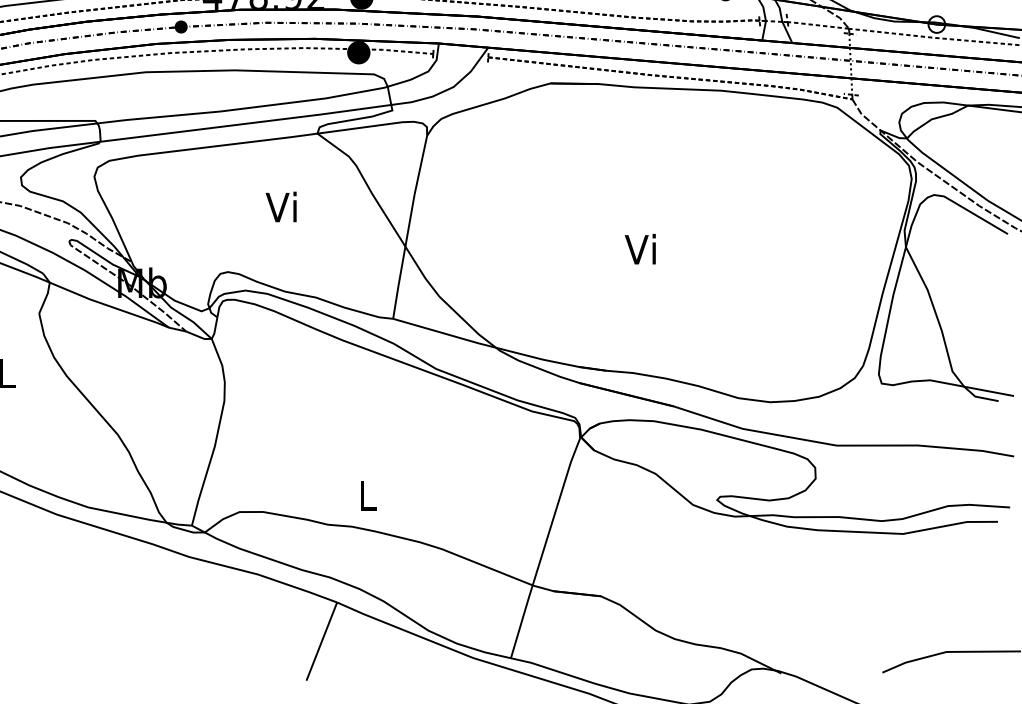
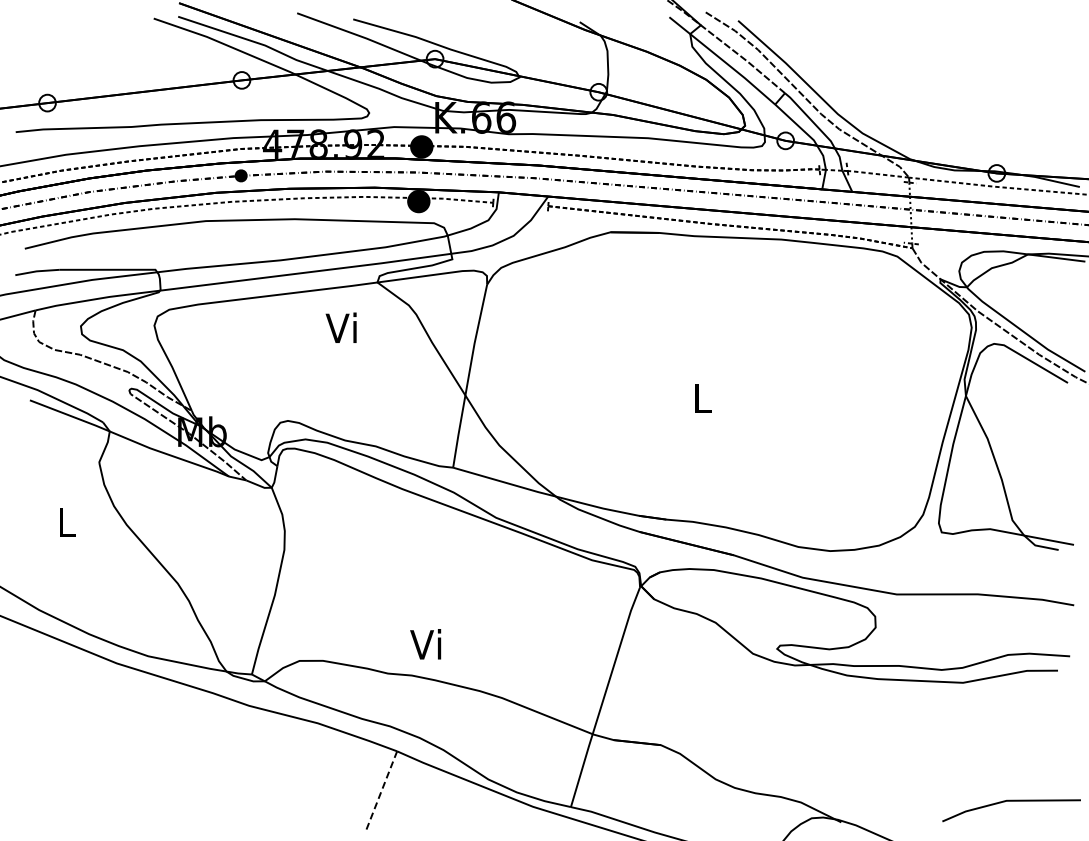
text: (280, 206) -> (340, 327), moved
text: (639, 248) -> (699, 397), Vi -> L
text: (365, 495) -> (425, 644), L -> Vi
line: (321, 641) -> (381, 790), solid -> dashed

